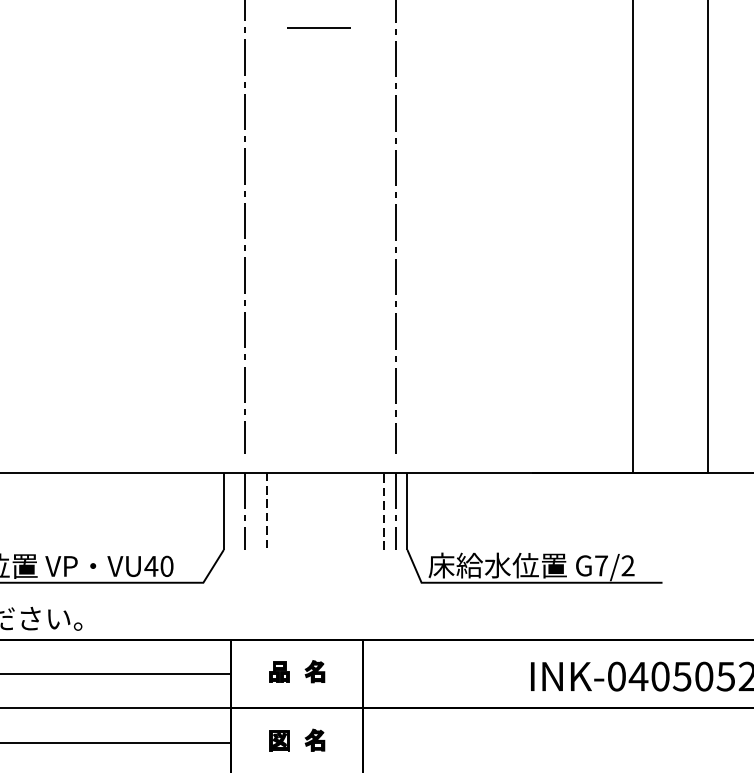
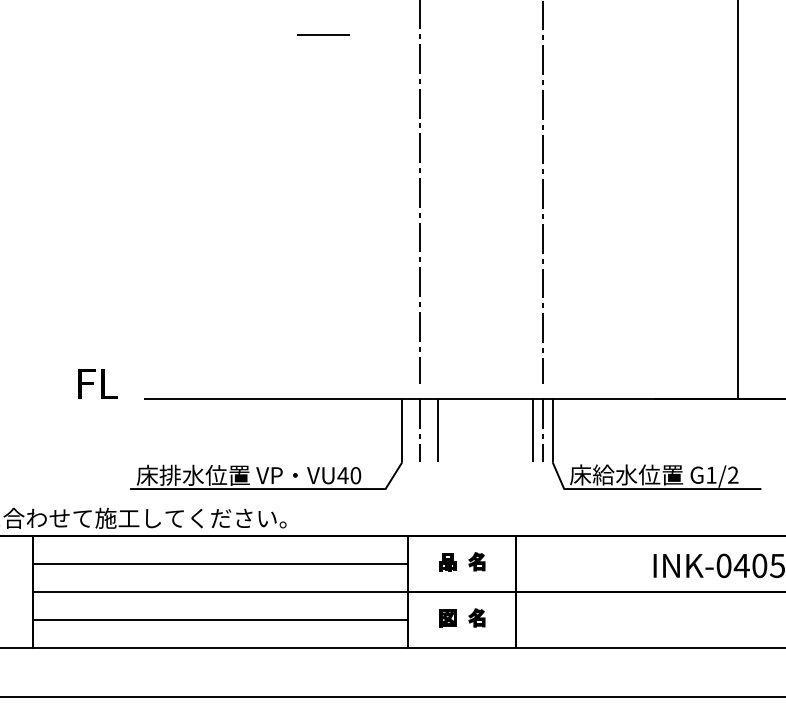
line: (319, 27) -> (323, 34), moved
line: (266, 511) -> (437, 430), dashed -> solid
line: (384, 511) -> (533, 430), dashed -> solid
text: (601, 565) -> (711, 474), G7/2 -> G1/2

